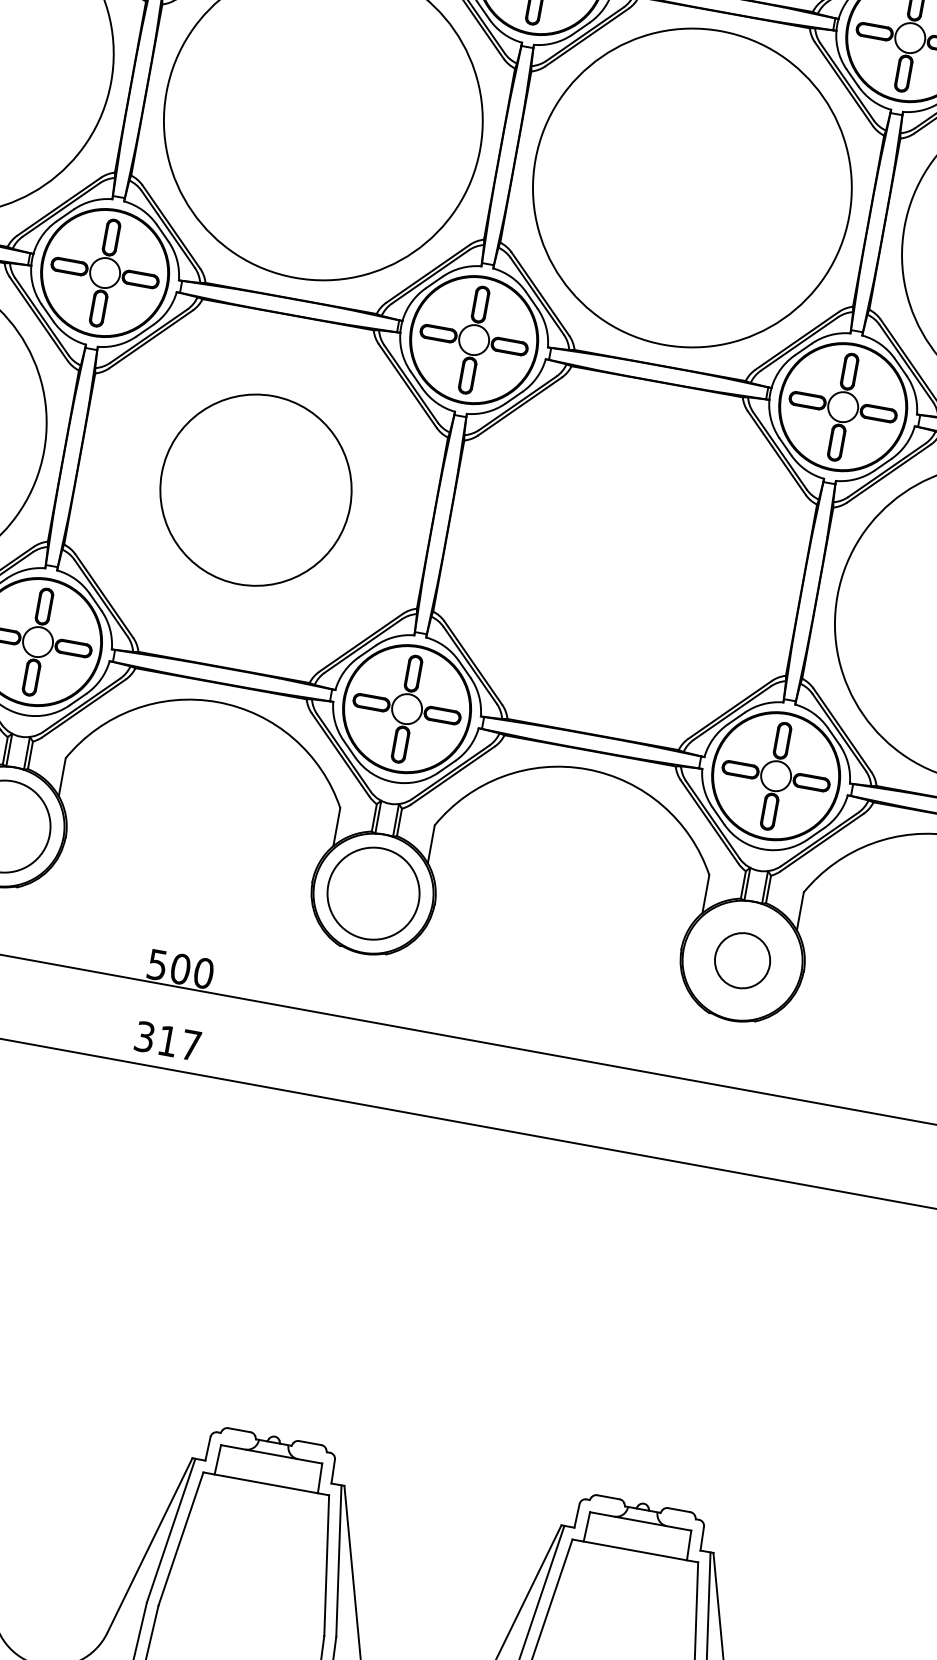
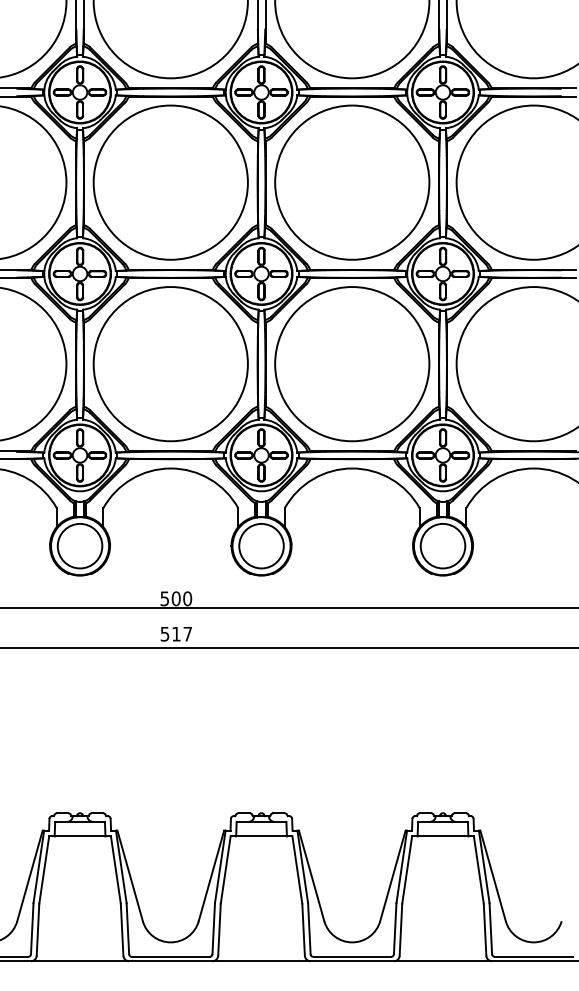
part: (255, 490) -> (170, 364), size x1.67
part: (625, 557) -> (352, 364), added
circle: (741, 959) -> (442, 545), size x1.67
text: (145, 1035) -> (165, 633), 317 -> 517

